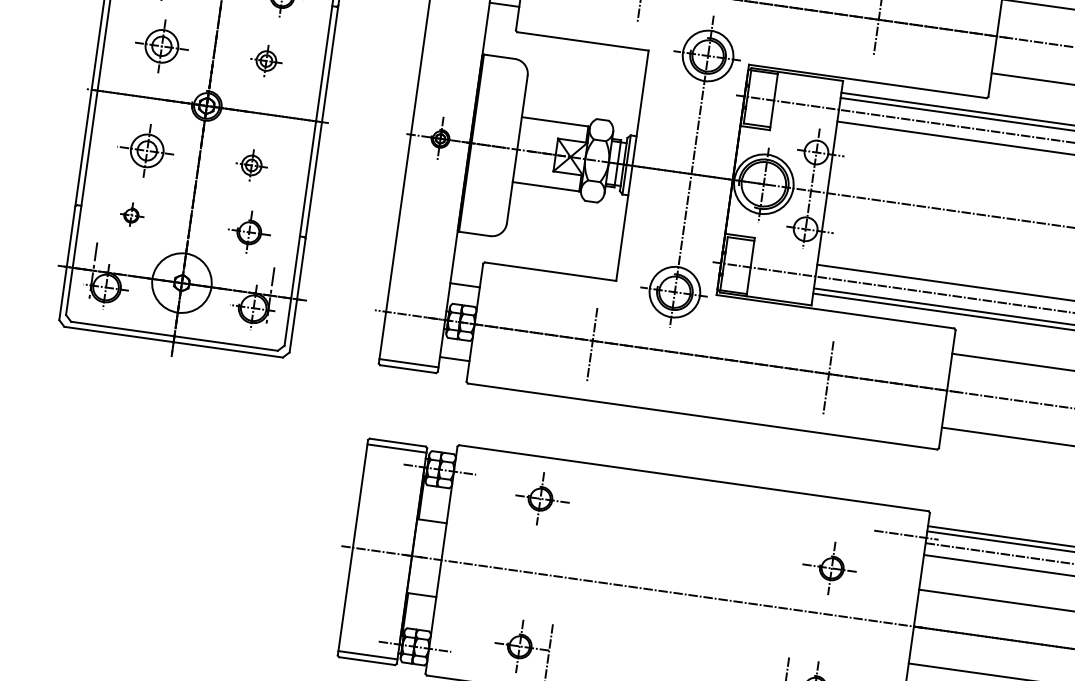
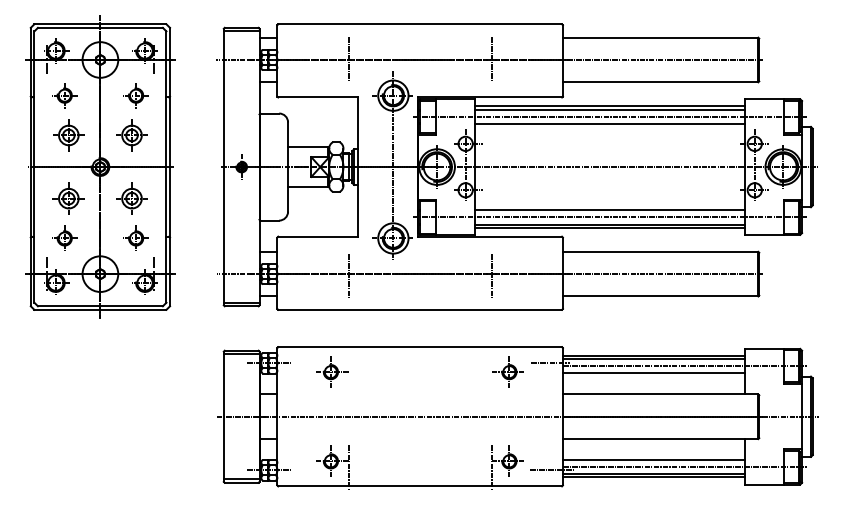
part: (265, 60) -> (131, 135), size x1.67
part: (250, 165) -> (131, 198), size x1.67
part: (131, 214) -> (64, 237), size x1.67
part: (828, 566) -> (507, 371), moved

